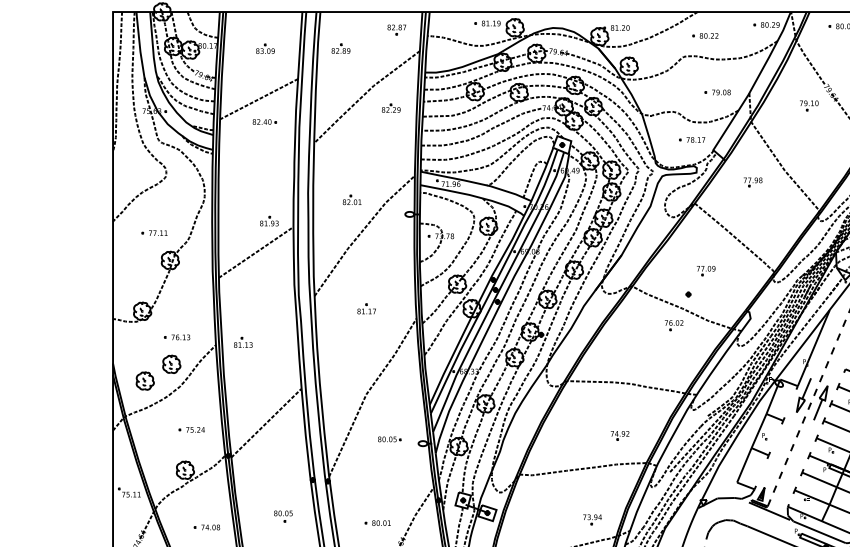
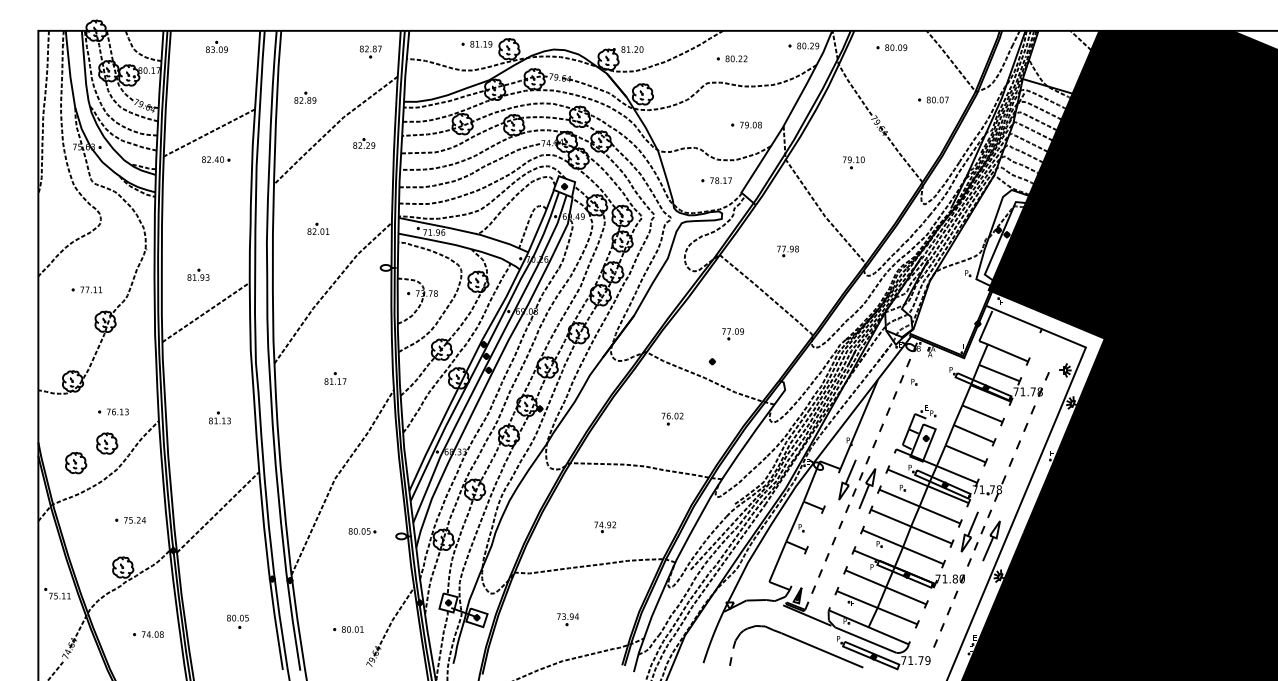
part: (265, 48) -> (216, 46), moved
part: (341, 48) -> (305, 97), moved
part: (808, 105) -> (853, 162), moved
part: (752, 182) -> (787, 251), moved
part: (352, 199) -> (318, 228), moved
part: (269, 220) -> (198, 274), moved
part: (674, 325) -> (672, 418), moved
part: (242, 342) -> (219, 417), moved
part: (619, 436) -> (604, 527), moved
part: (592, 519) -> (567, 619), moved

